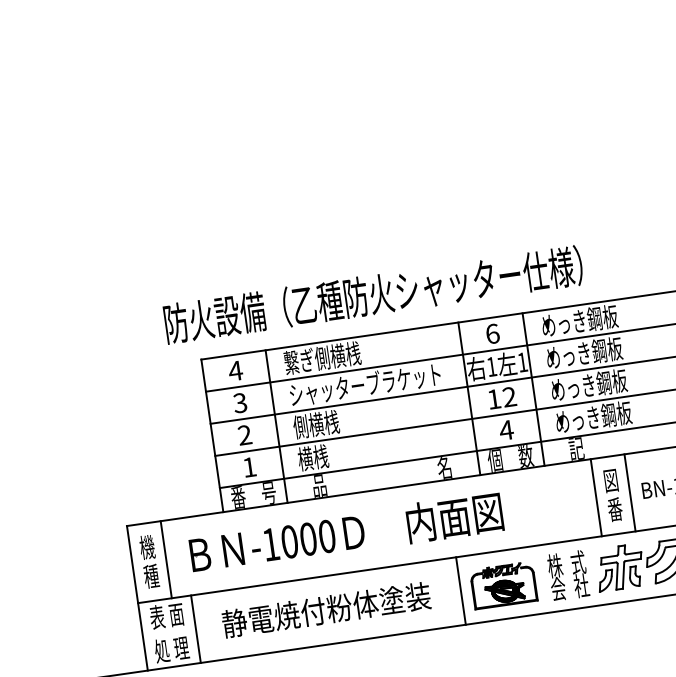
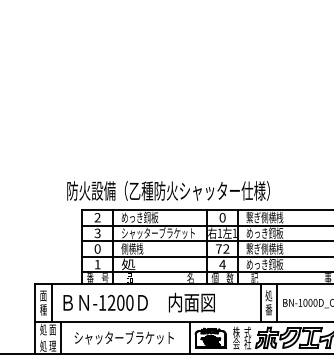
text: (578, 321) -> (264, 217), めっき鋼板 -> 繋ぎ側横桟
text: (492, 333) -> (222, 217), 6 -> 0
text: (321, 358) -> (139, 217), 繋ぎ側横桟 -> めっき鋼板
text: (235, 370) -> (97, 217), 4 -> 2
text: (587, 384) -> (264, 248), めっき鋼板 -> 繋ぎ側横桟
text: (493, 398) -> (218, 248), 12 -> 72
text: (244, 434) -> (97, 248), 2 -> 0
text: (312, 457) -> (128, 264), 横桟 -> 処
text: (610, 480) -> (268, 295), 図 -> 処
text: (289, 541) -> (111, 302), -1000 -> -1200
text: (147, 546) -> (43, 295), 機 -> 面
text: (326, 609) -> (124, 337), 静電焼付粉体塗装 -> シャッターブラケット
text: (157, 616) -> (43, 329), 表 -> 処

